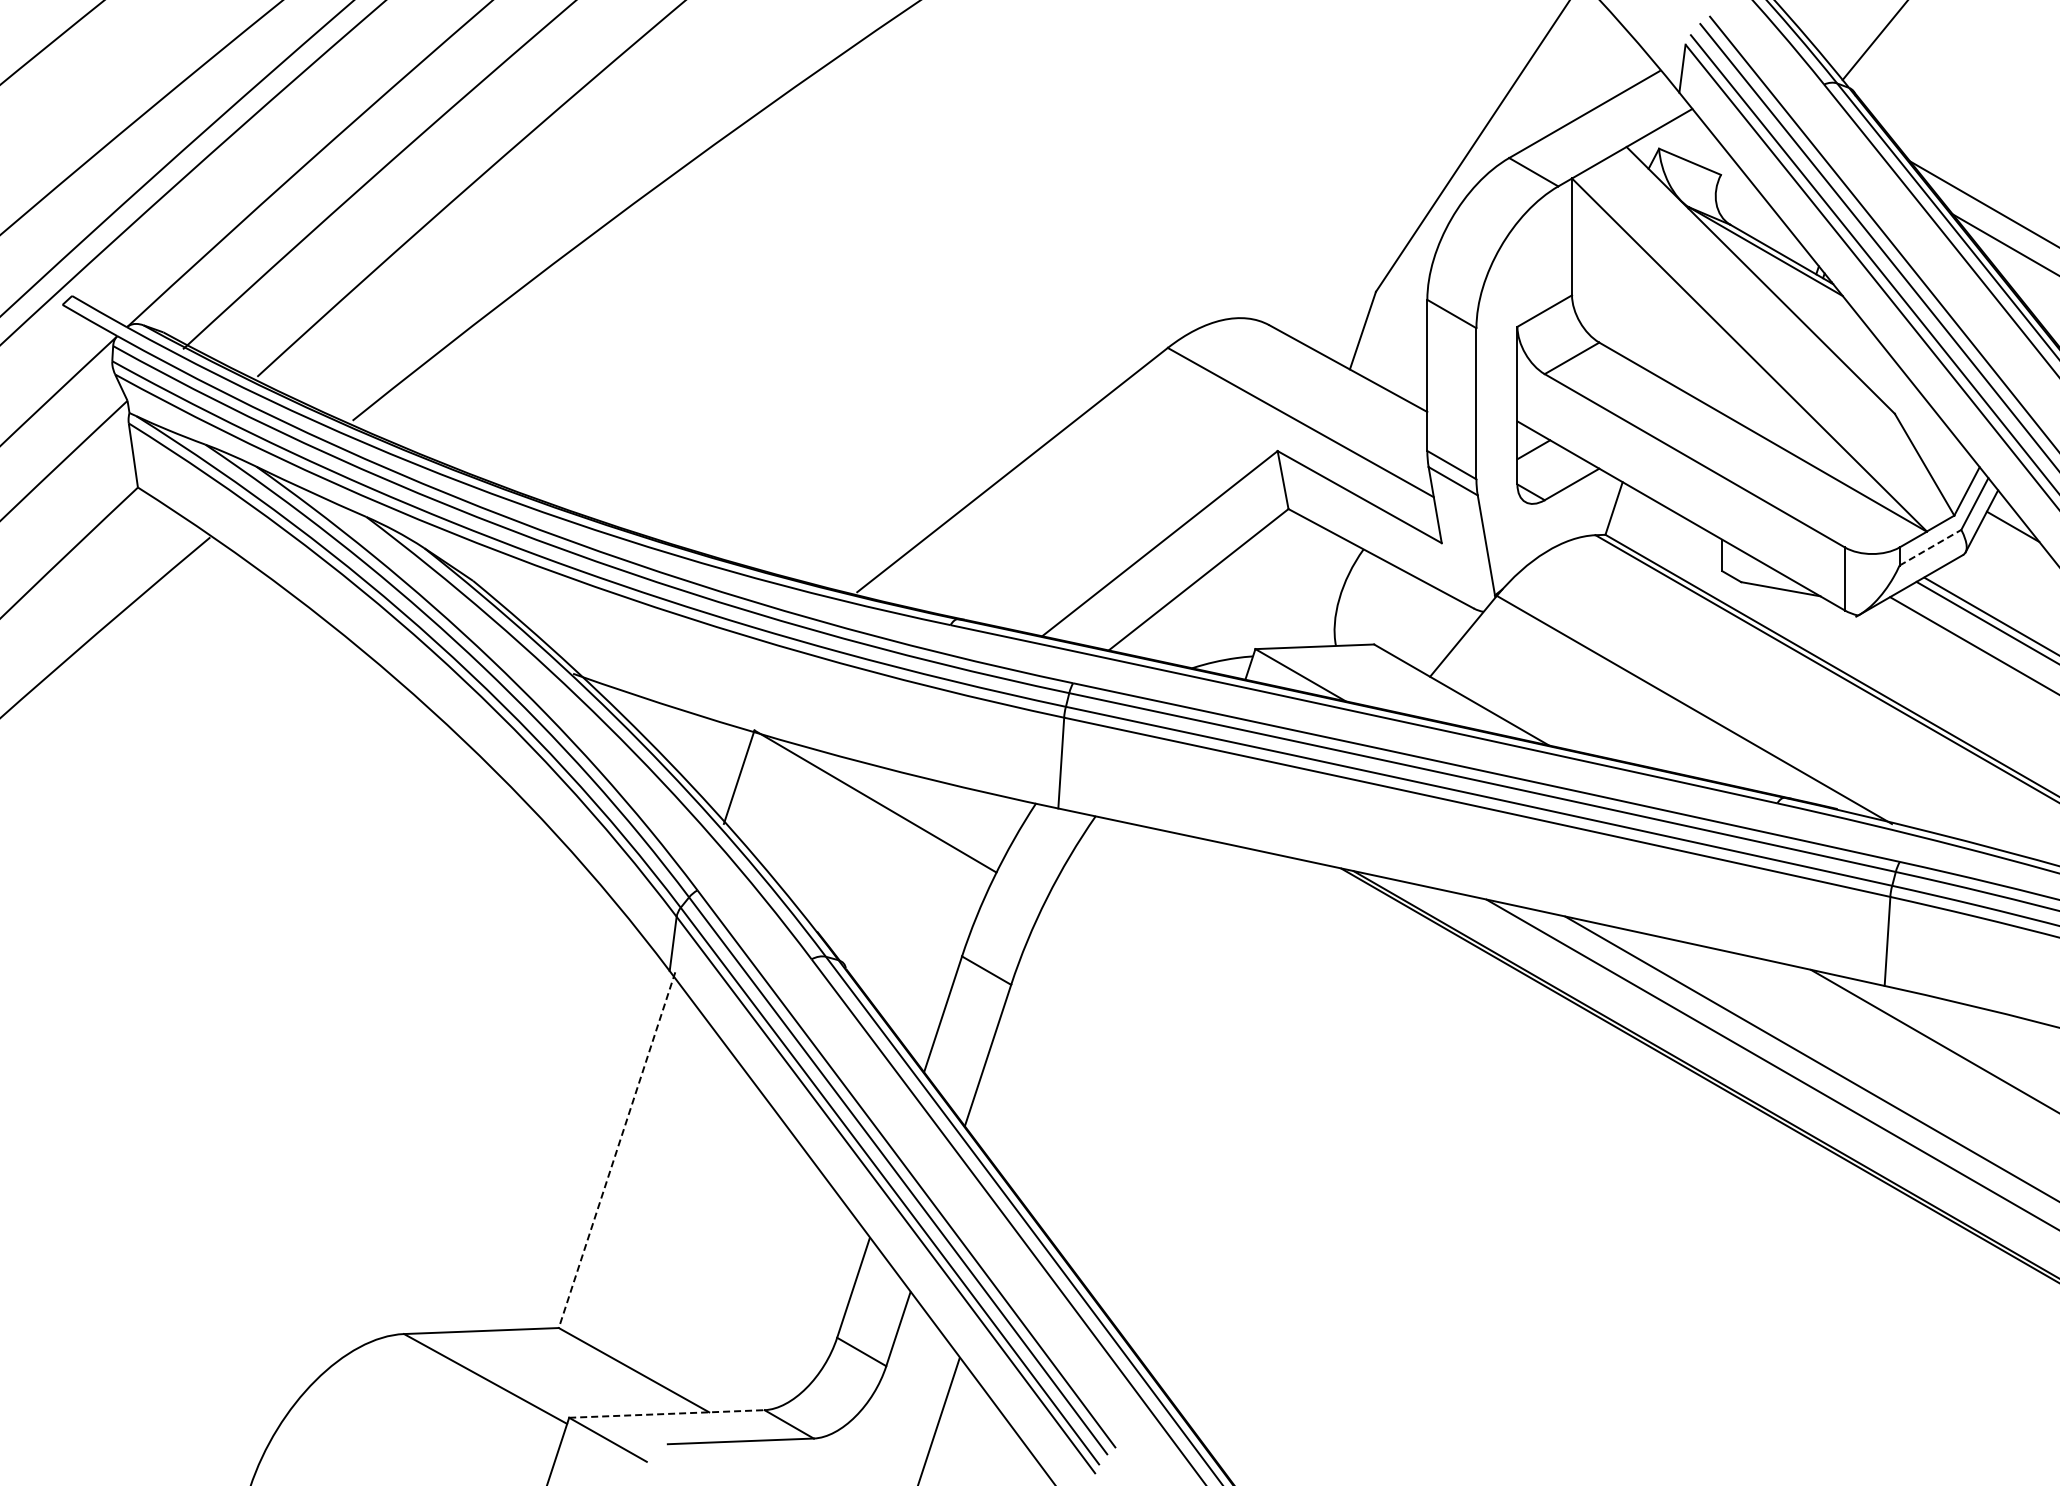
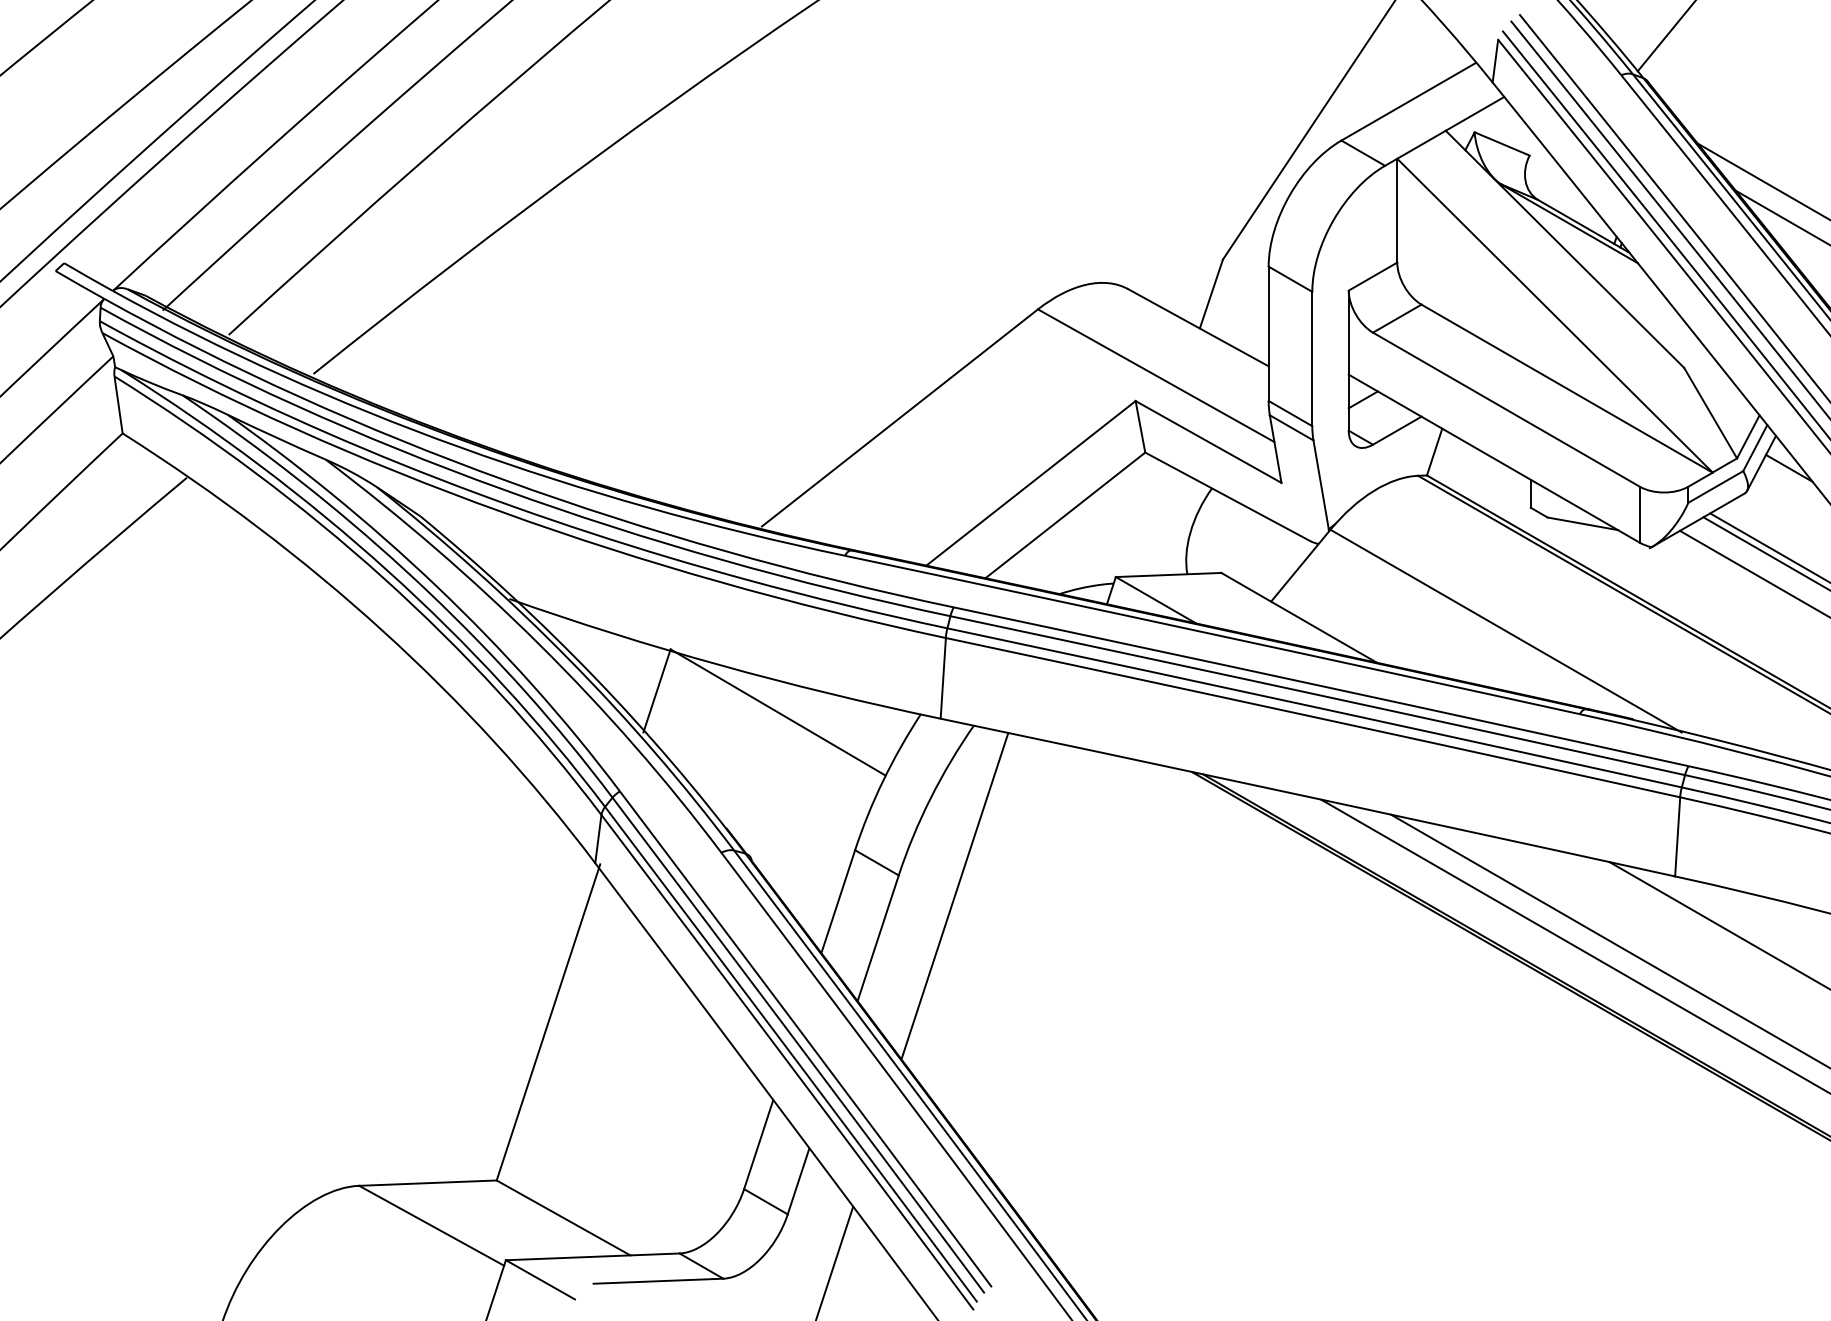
line: (1930, 547) -> (1715, 486), dashed -> solid
line: (1074, 1007) -> (955, 895), added
line: (616, 1150) -> (547, 1022), dashed -> solid
line: (666, 1413) -> (592, 1256), dashed -> solid

